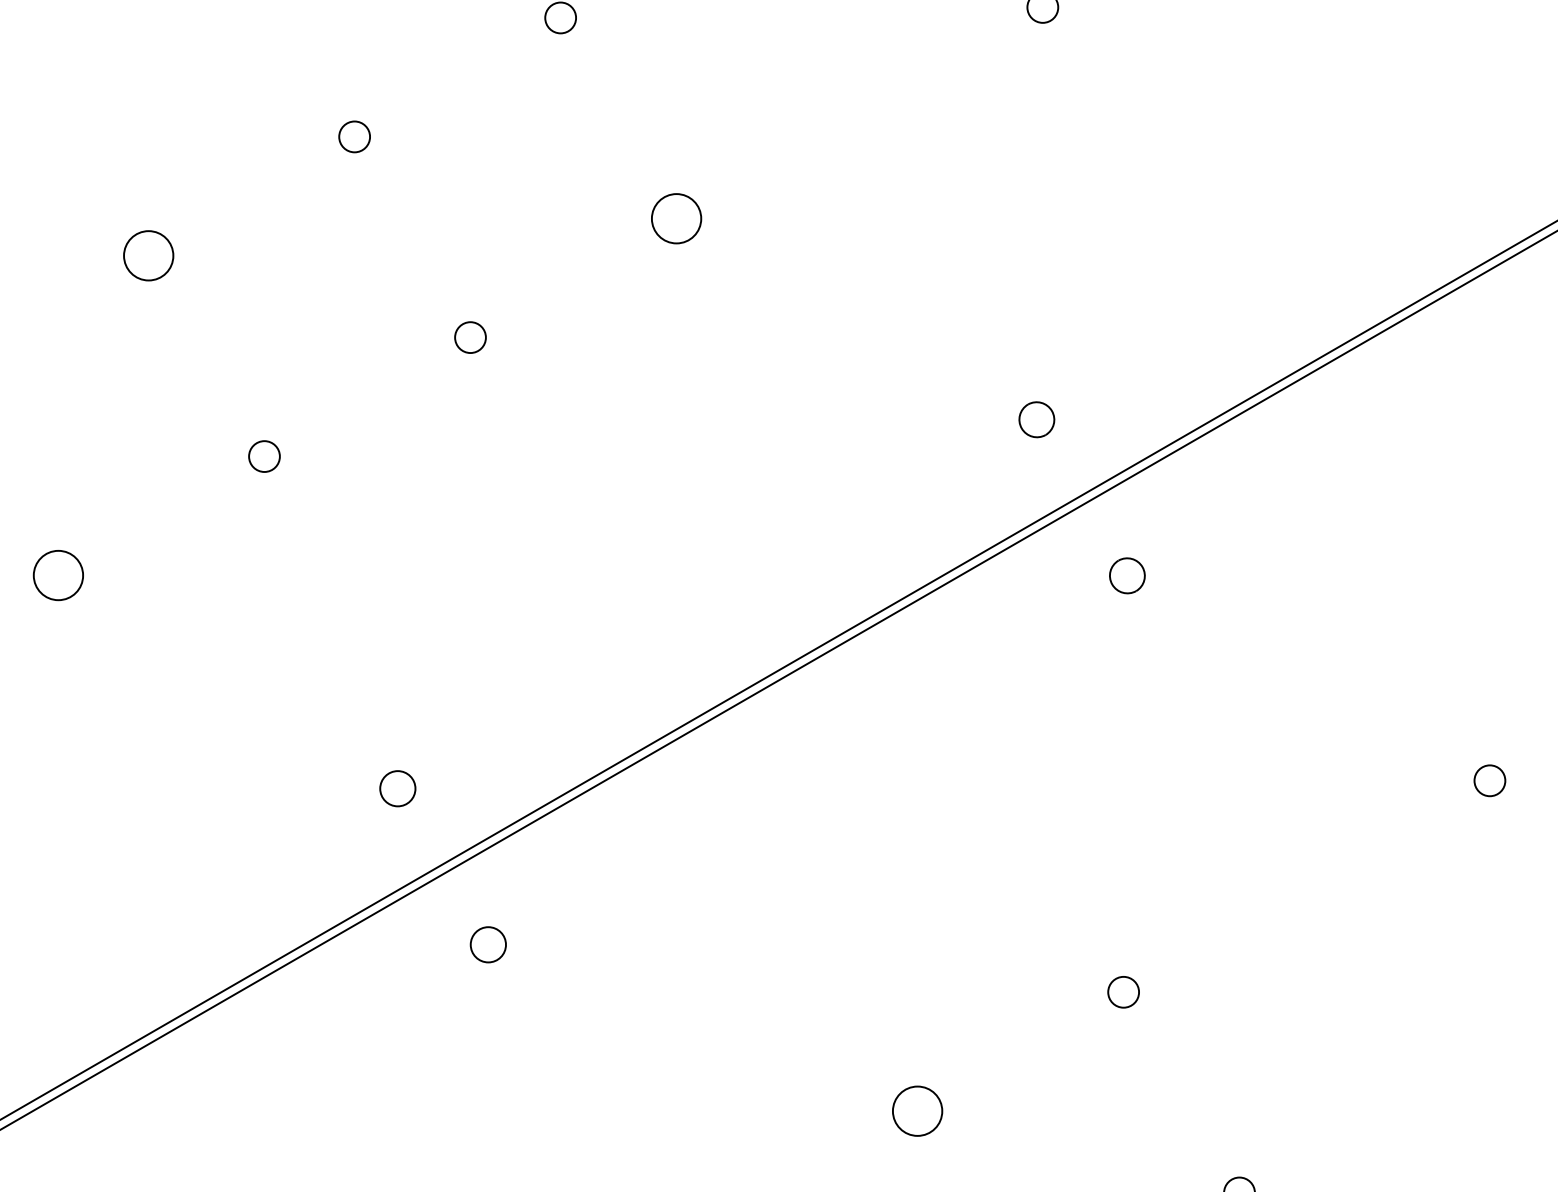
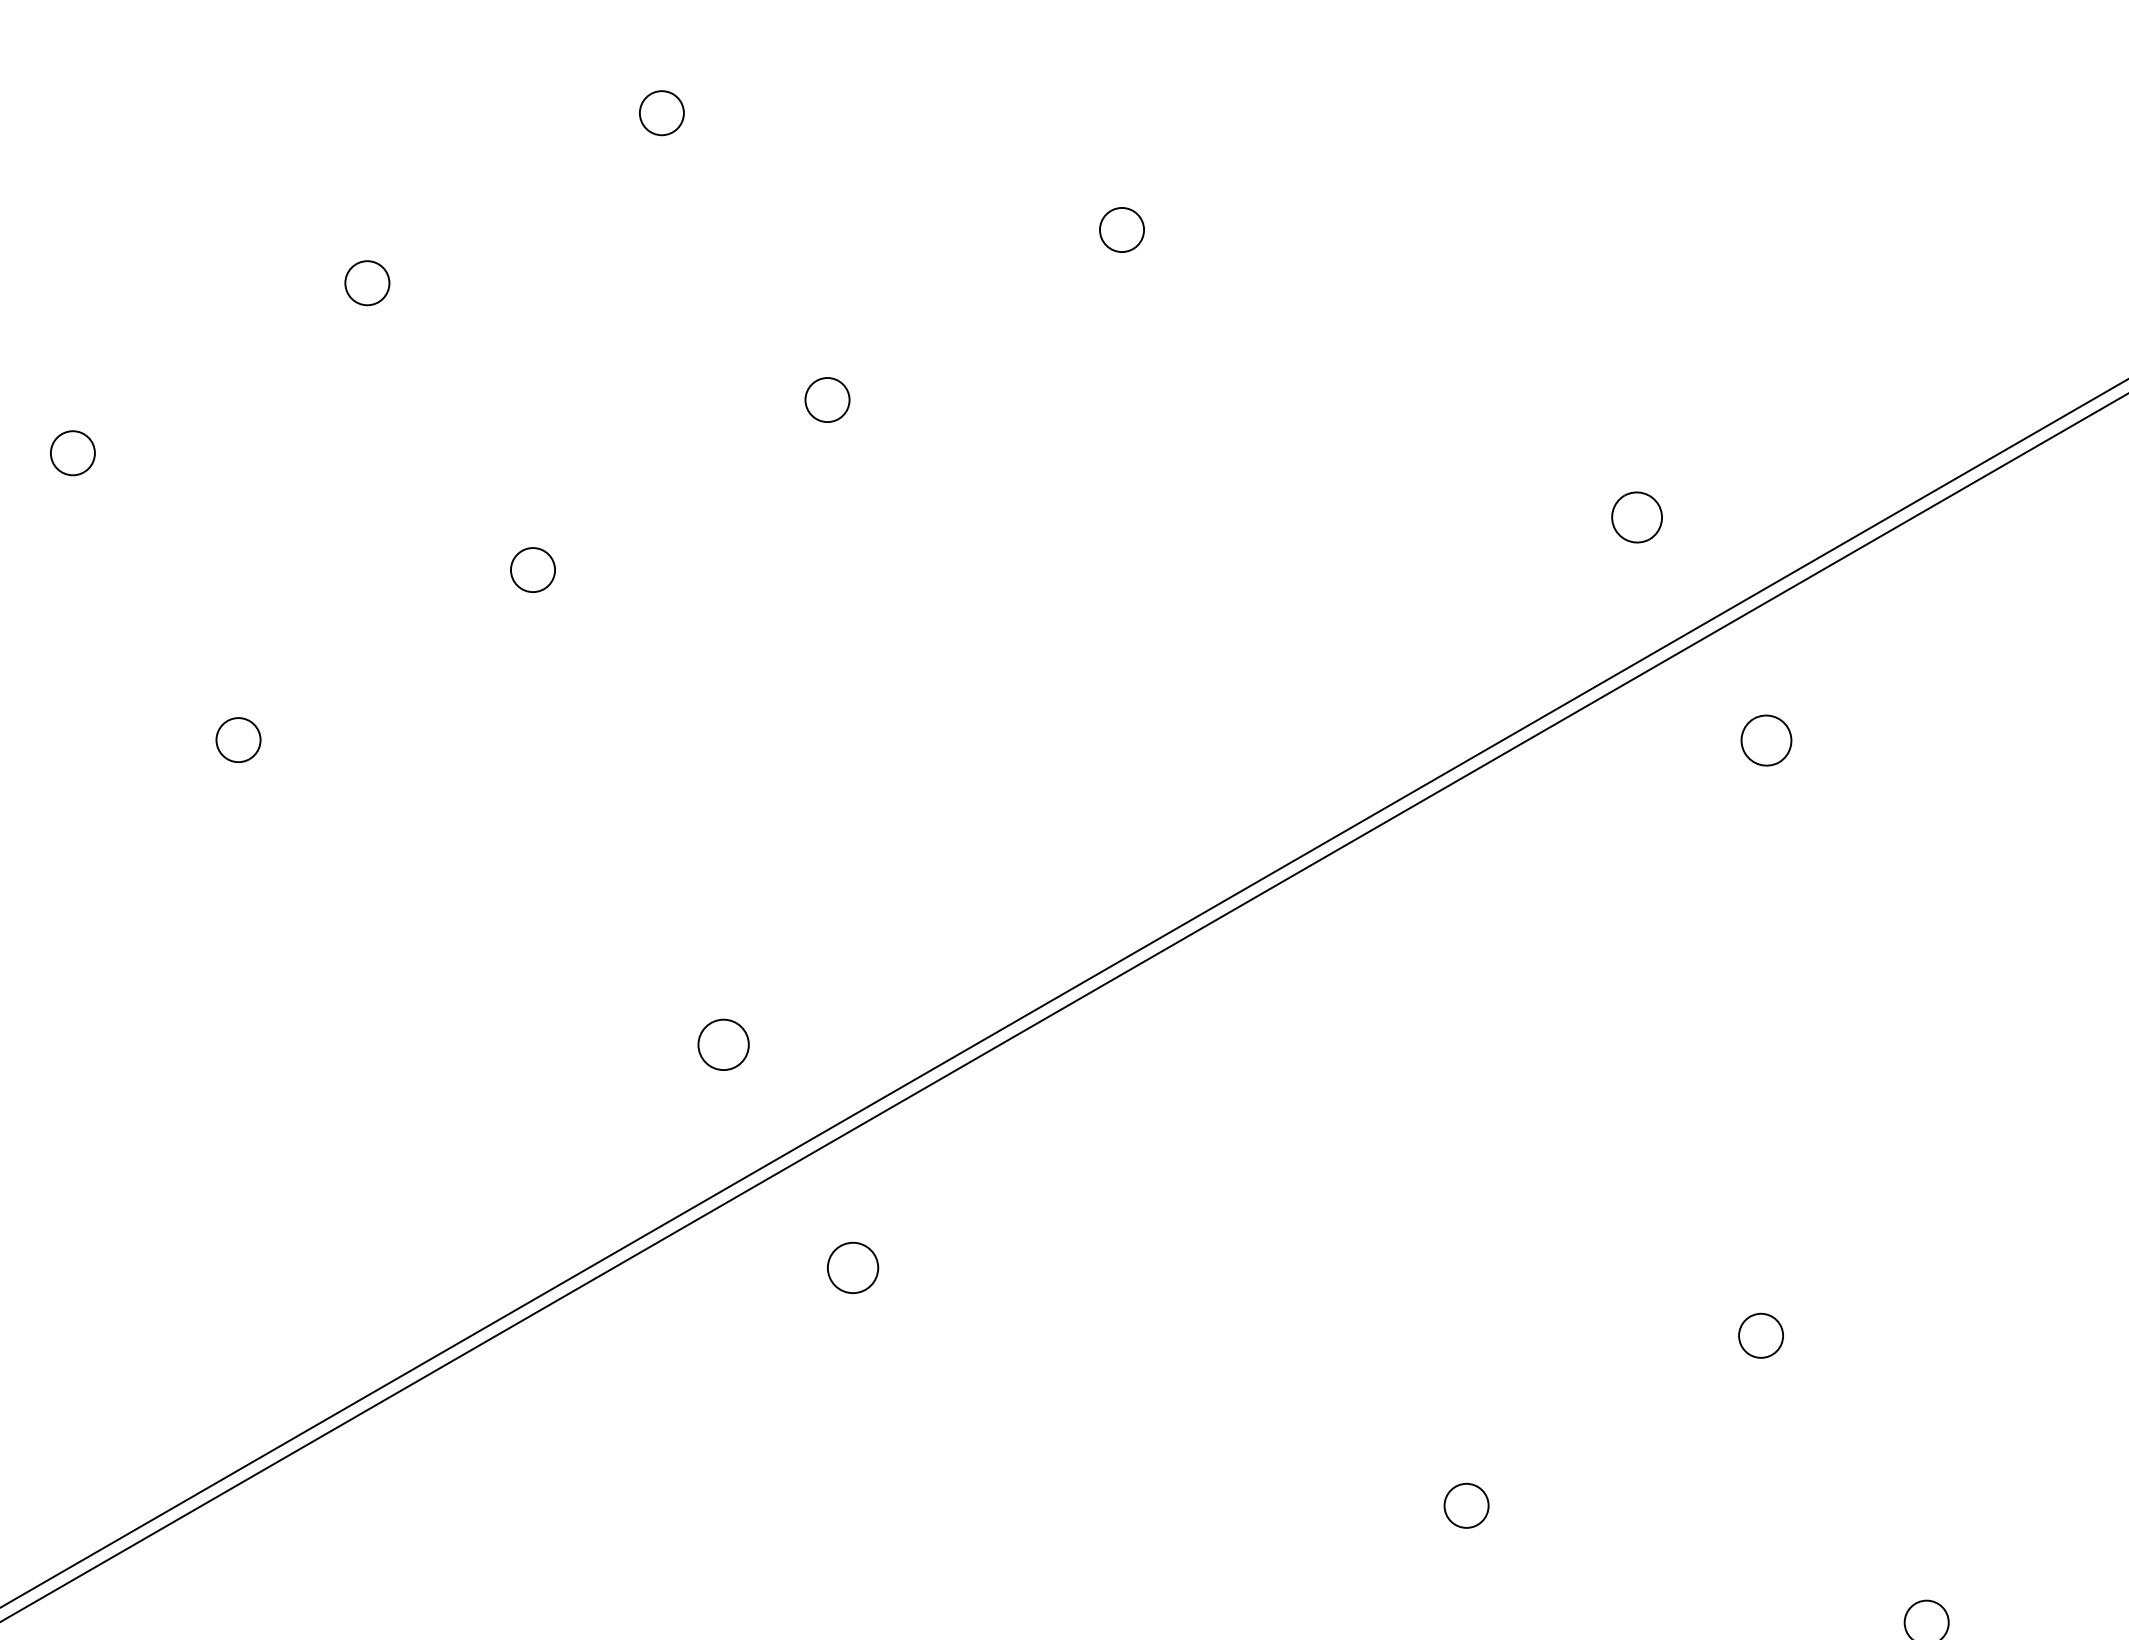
circle: (676, 218) -> (1121, 229), size x0.62
circle: (148, 255) -> (367, 282), size x0.62
circle: (58, 575) -> (238, 740), size x0.62
circle: (917, 1110) -> (1466, 1504), size x0.62

